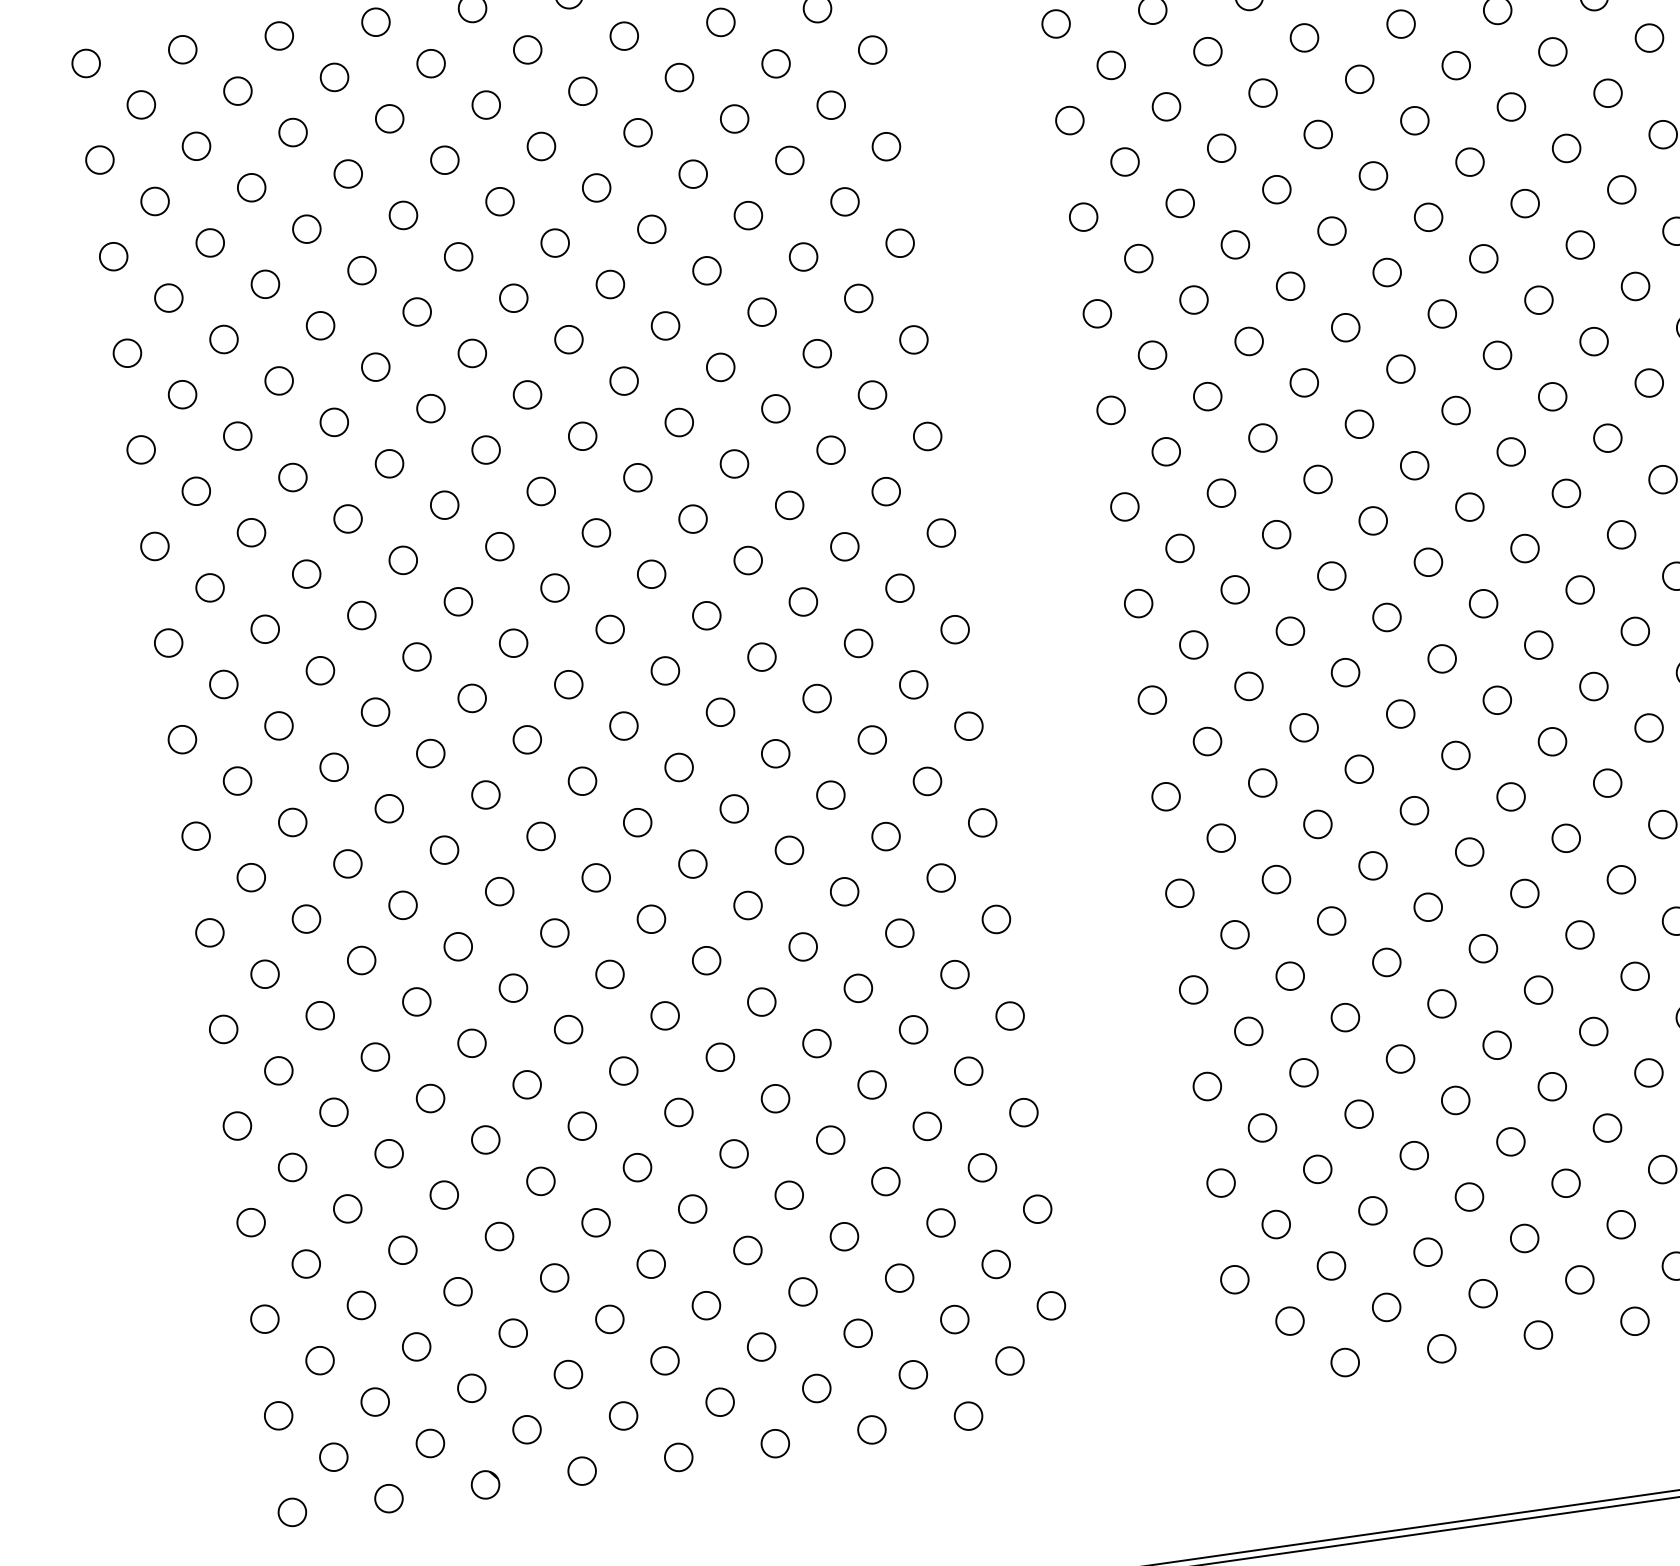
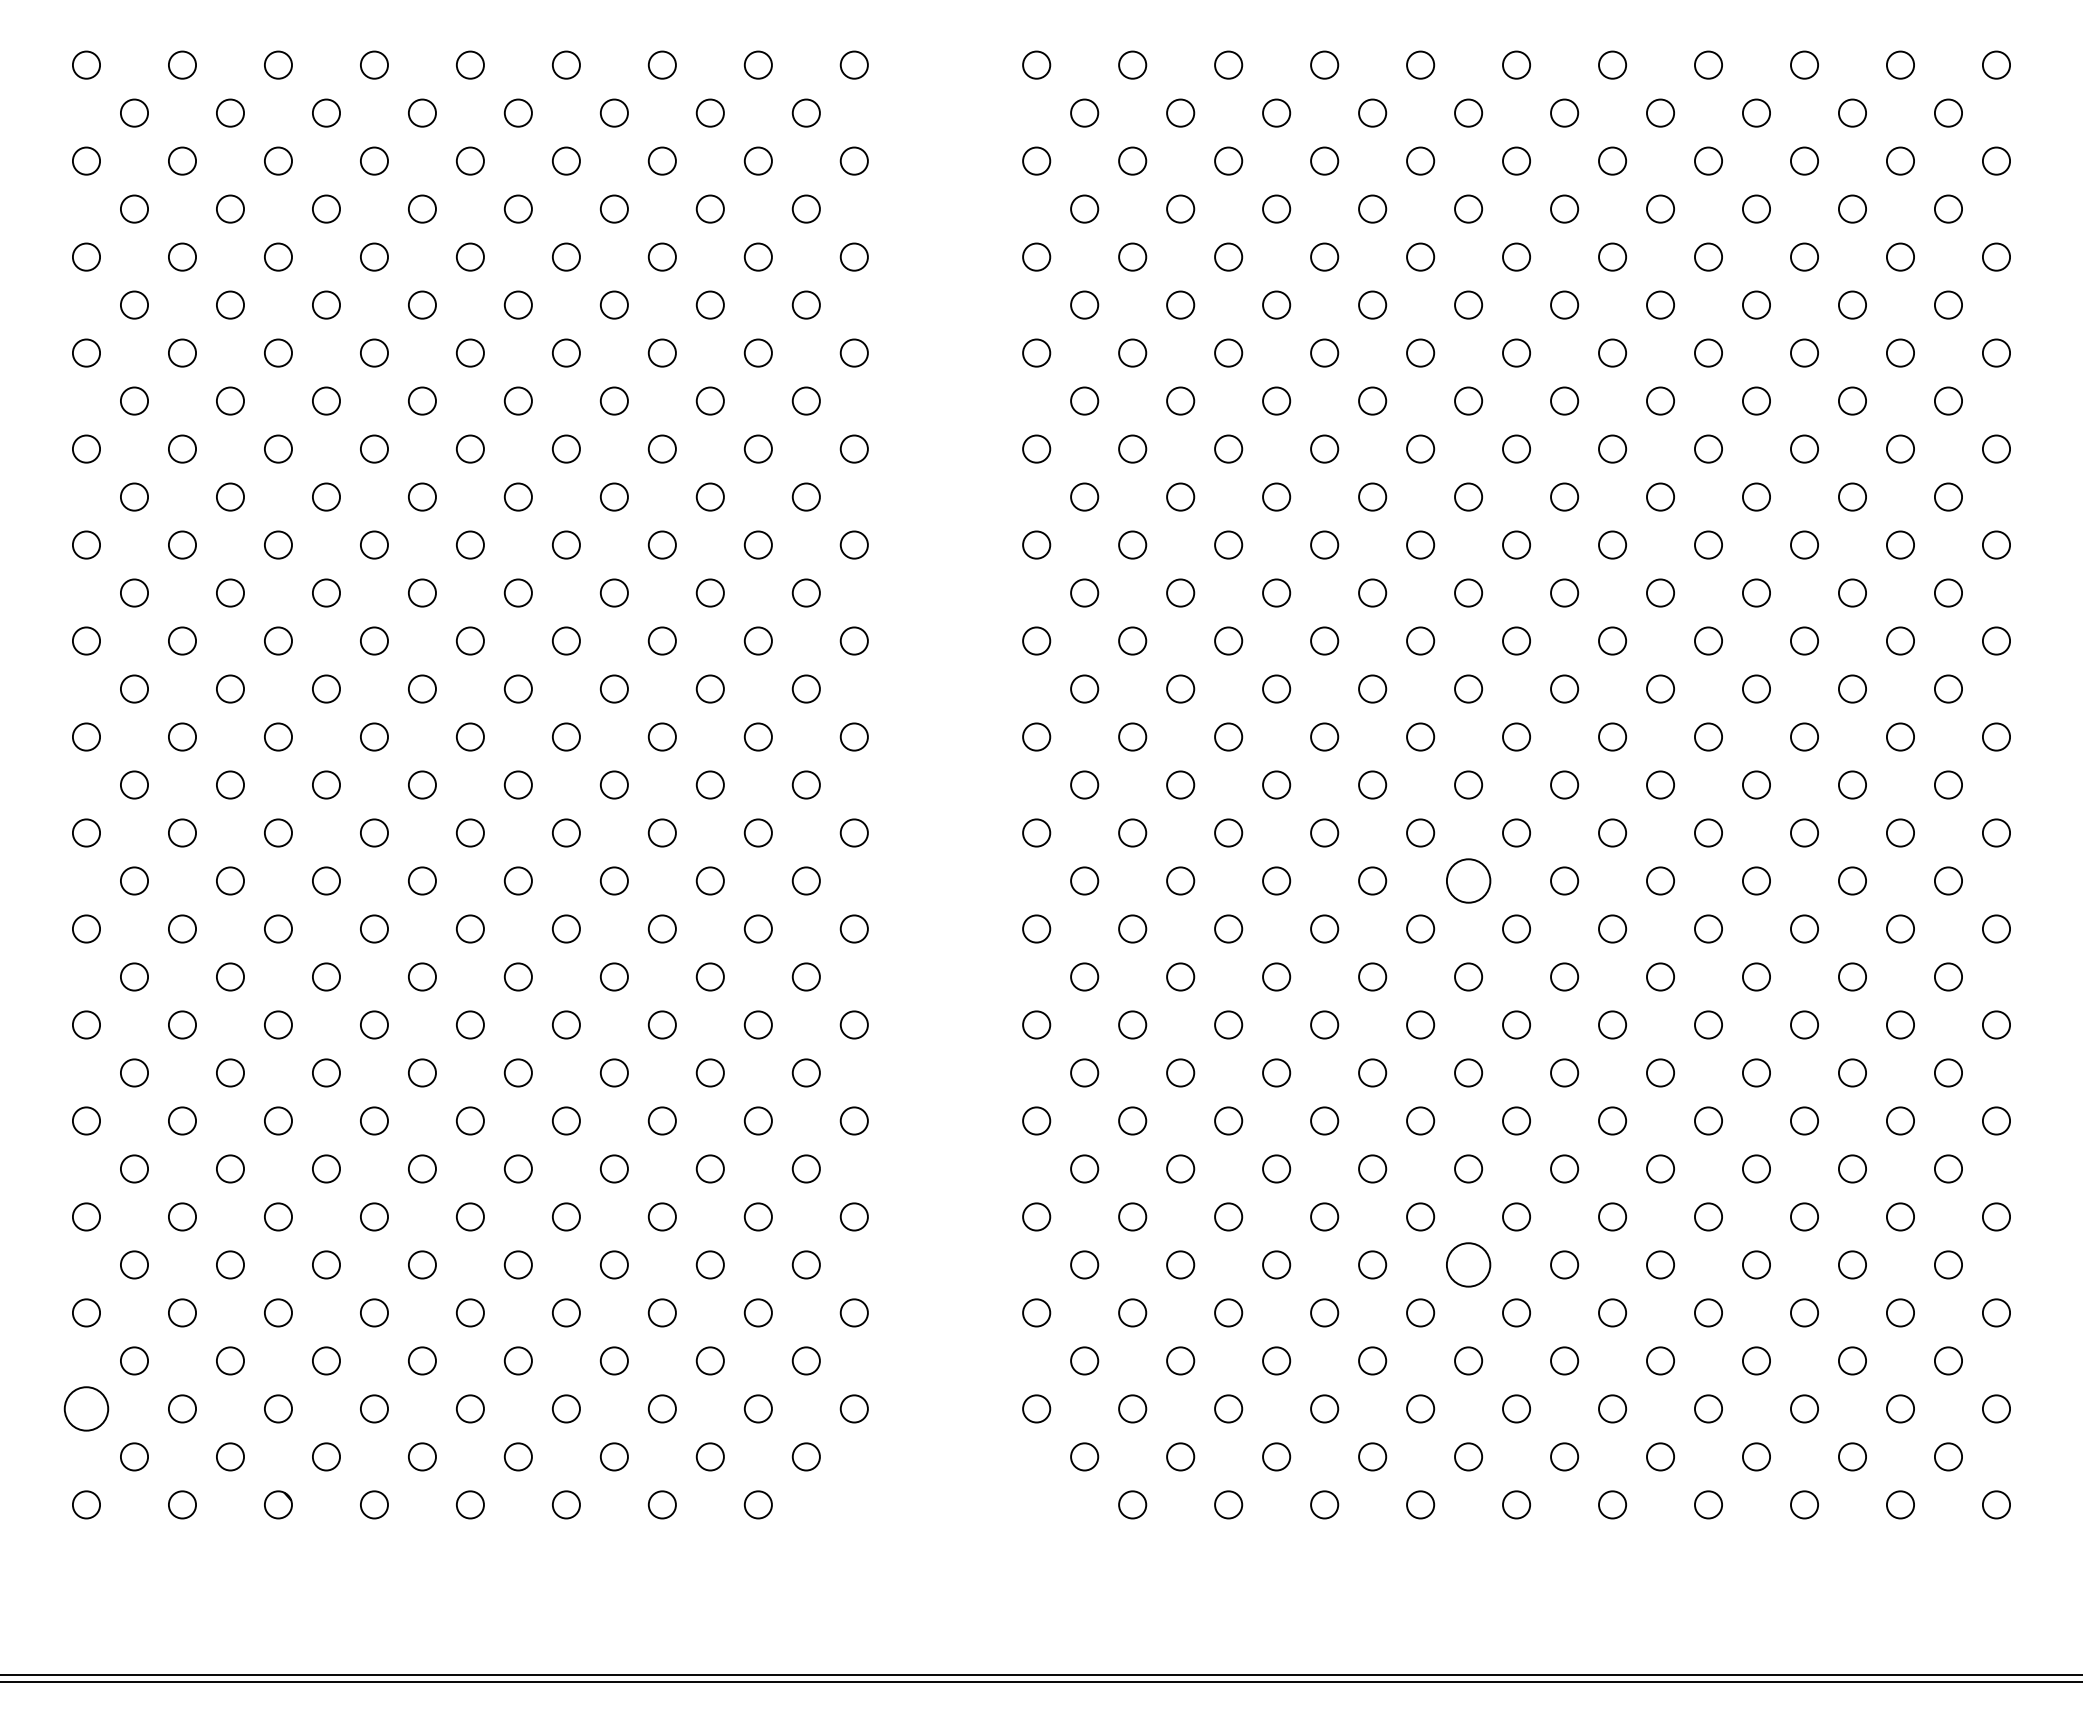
circle: (1593, 686) -> (1468, 880), size x1.6
circle: (1648, 1072) -> (1468, 1264), size x1.6
circle: (278, 1415) -> (86, 1408), size x1.6

